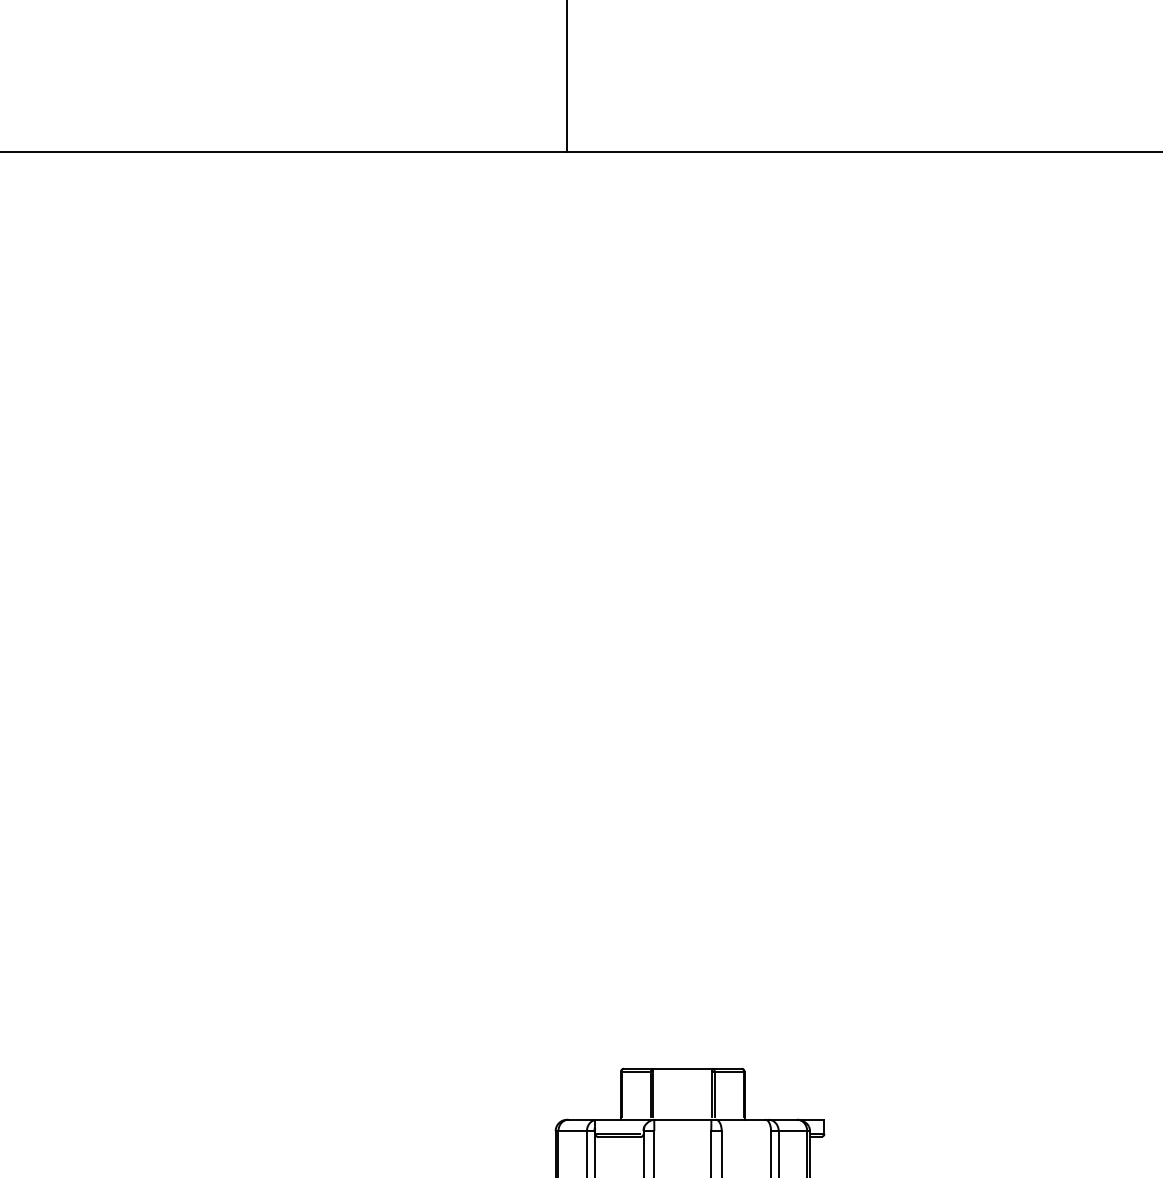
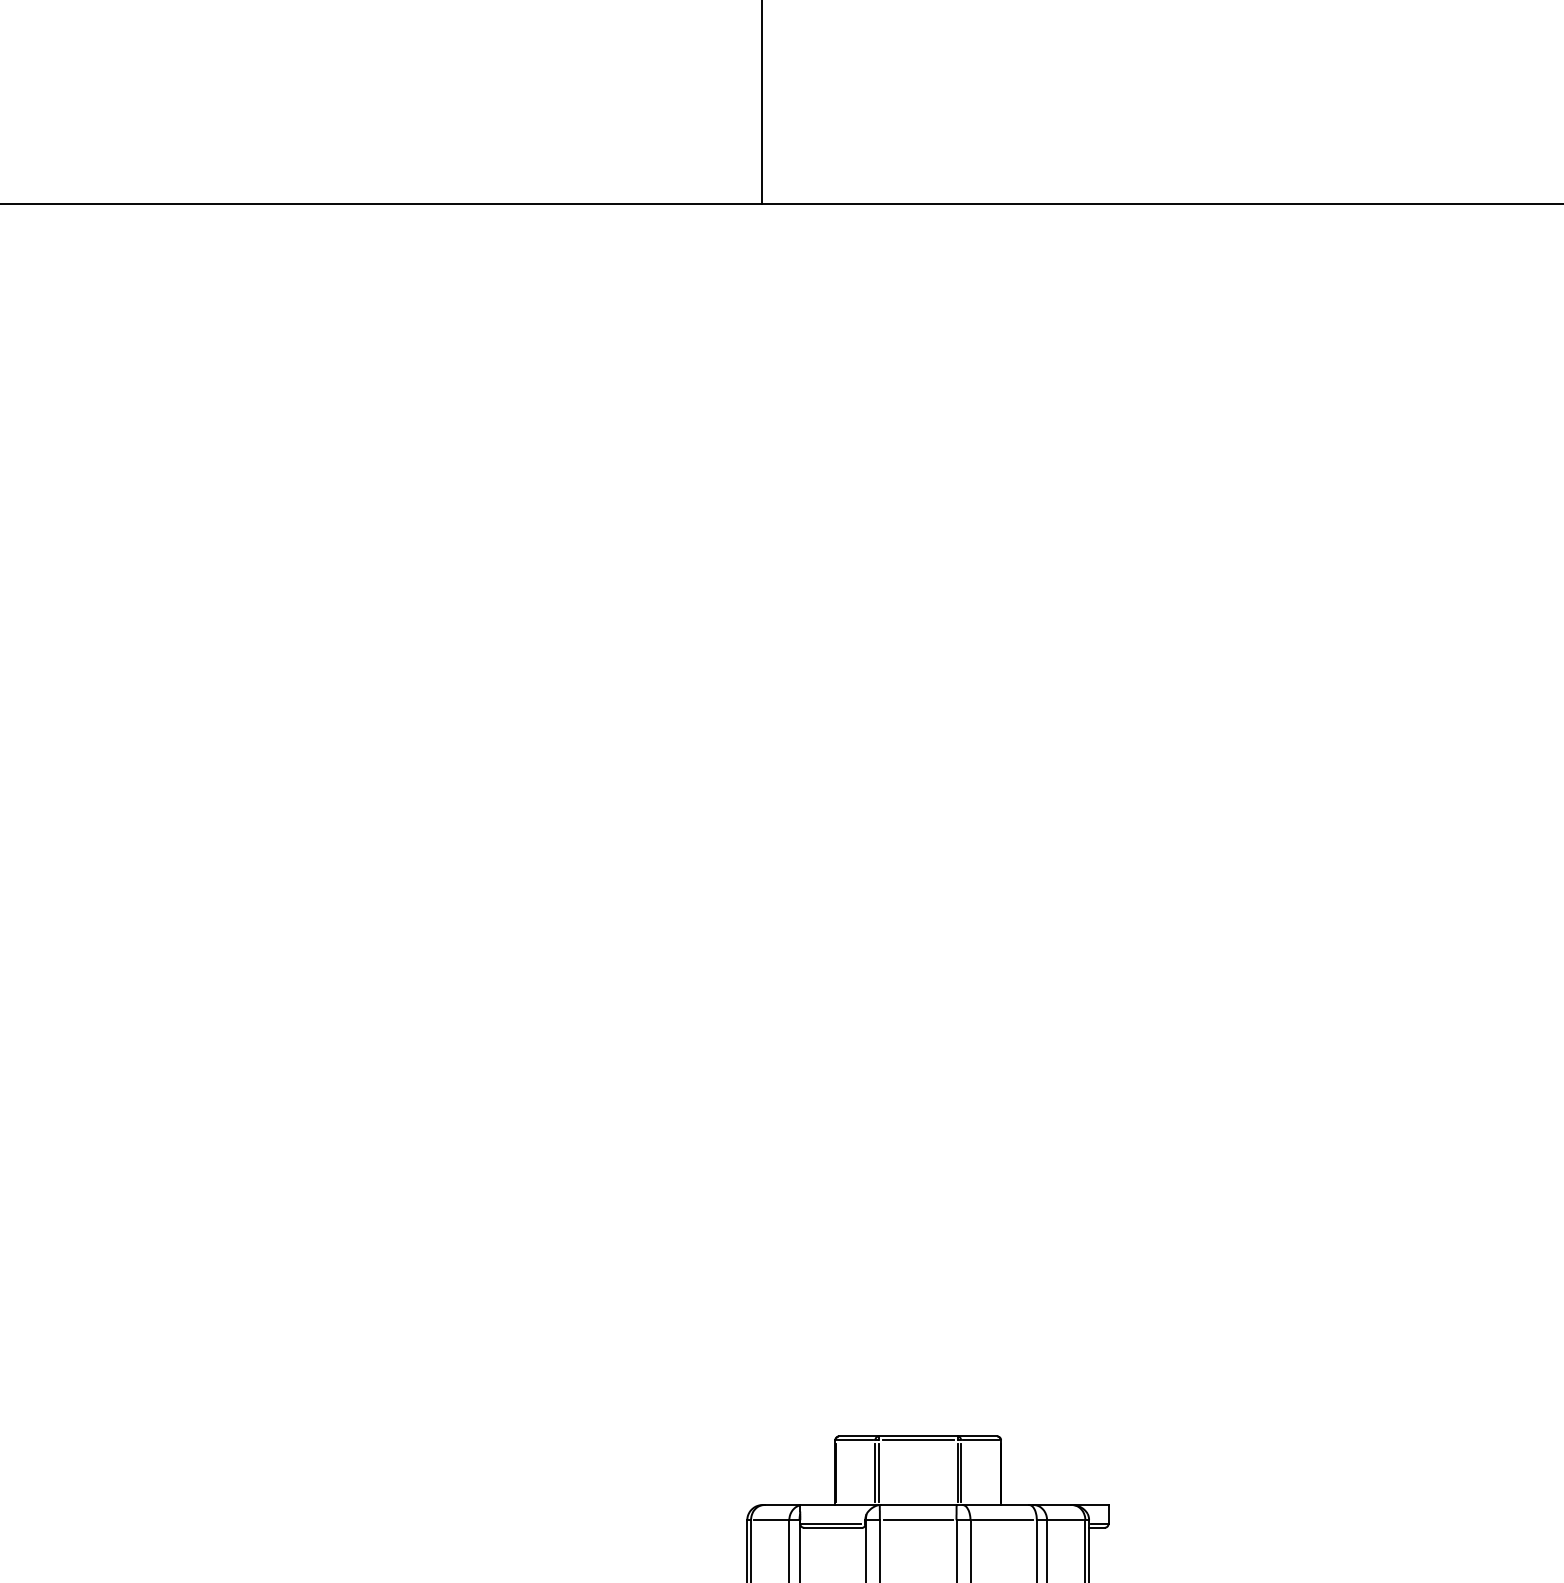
line: (682, 1071) -> (917, 1440), added
line: (682, 1131) -> (917, 1520), added
line: (746, 1131) -> (1003, 1520), added

